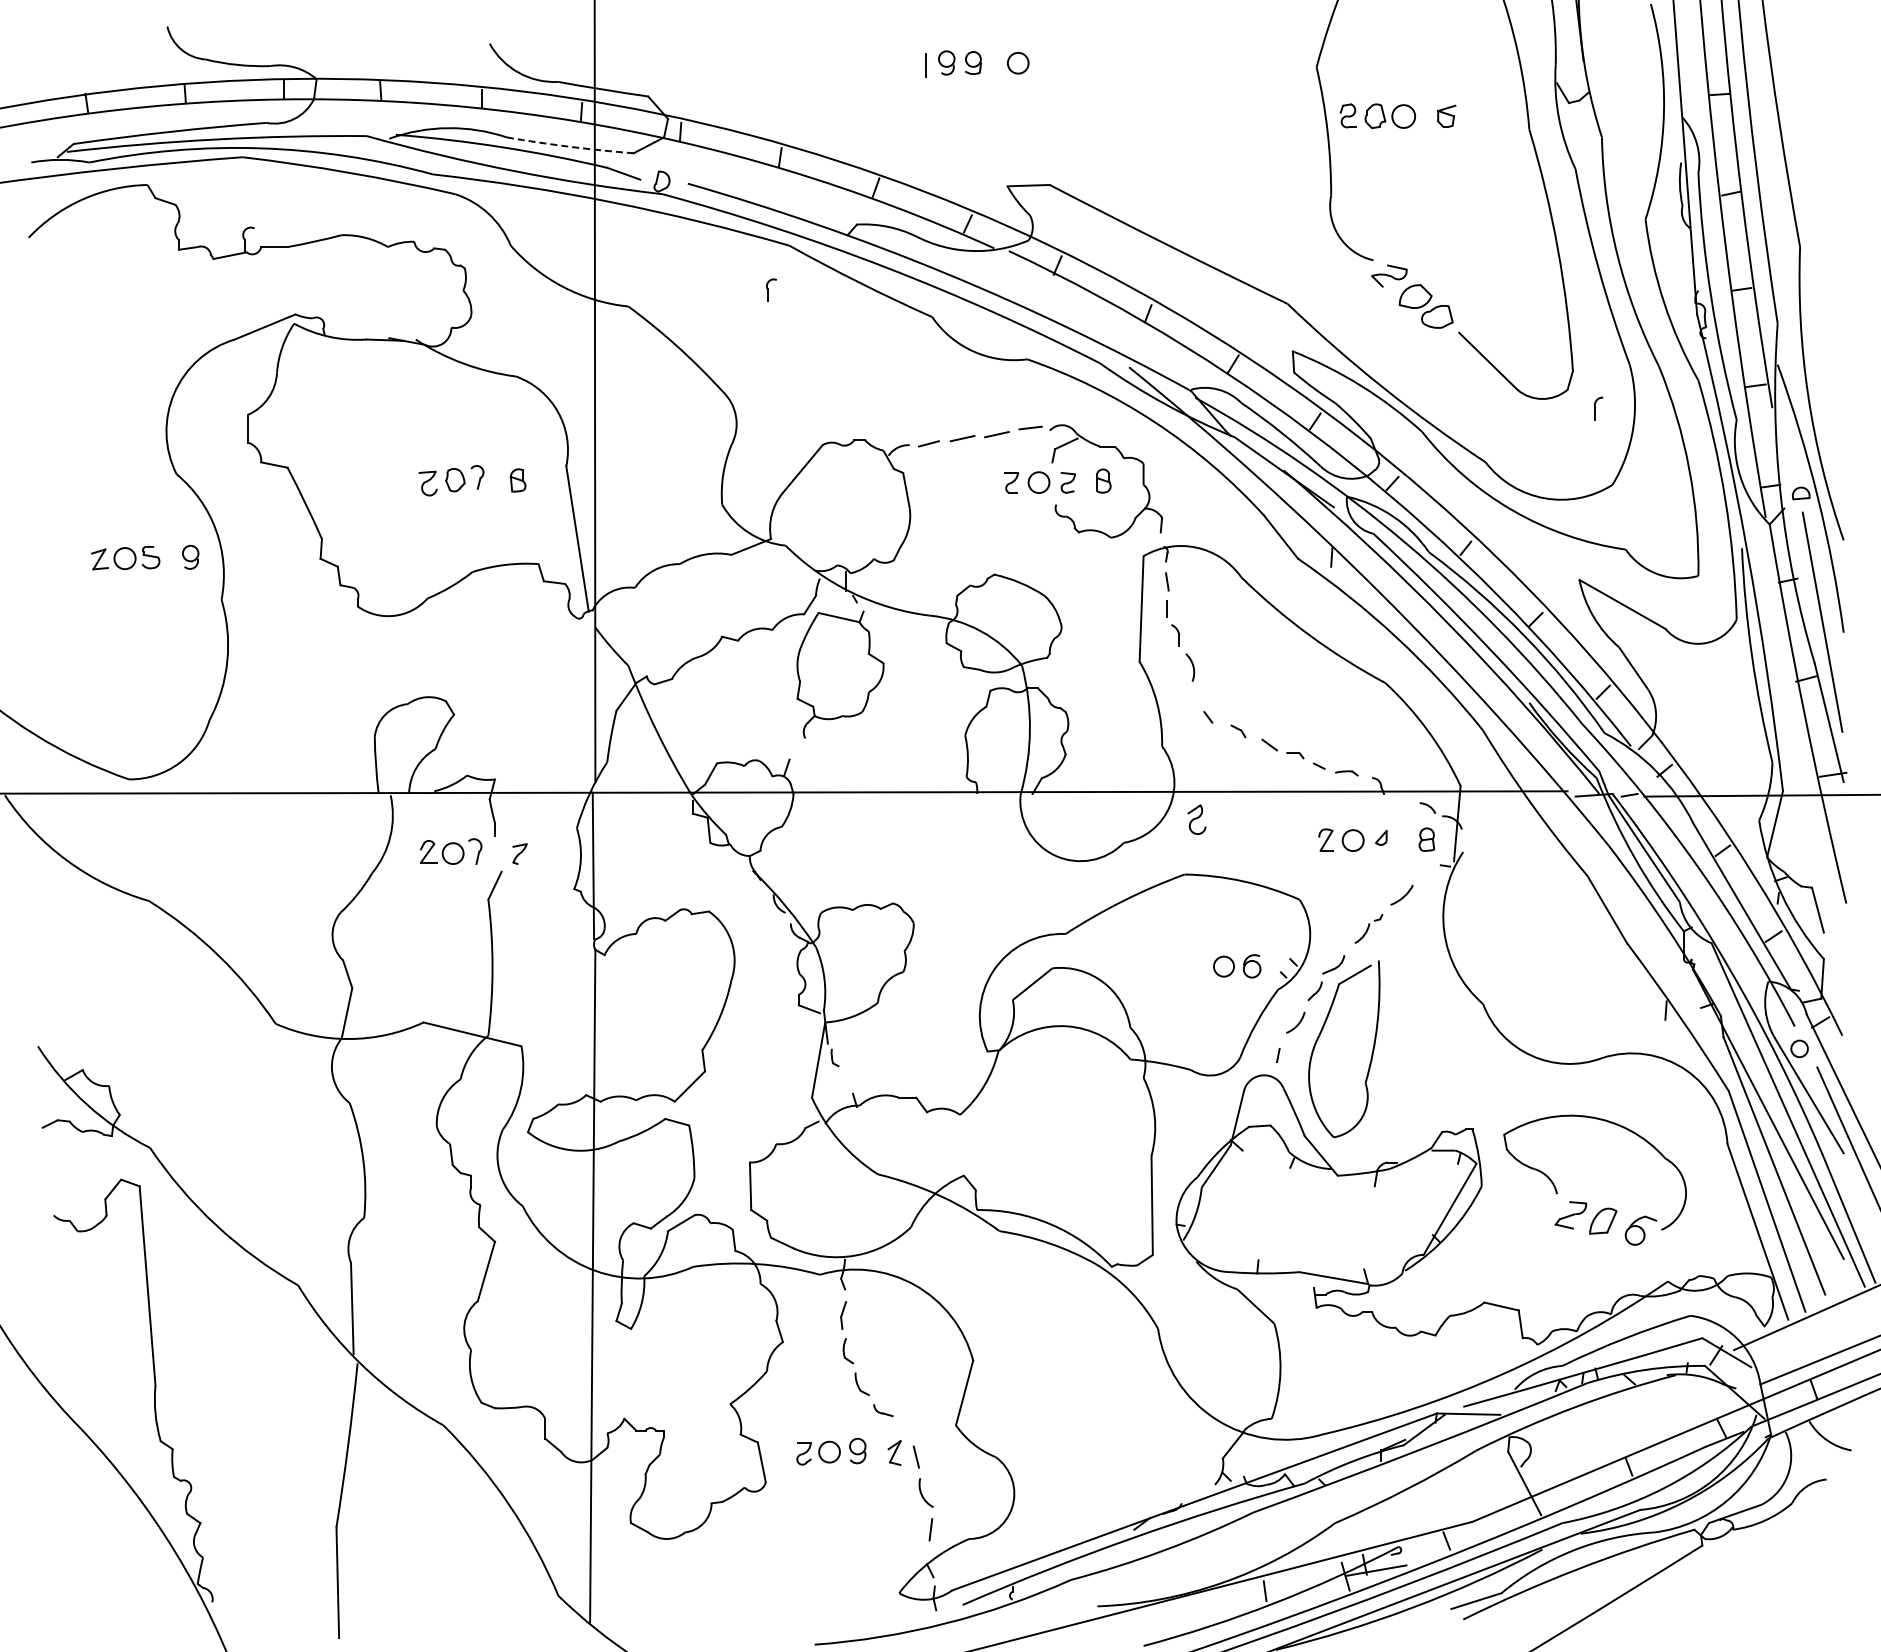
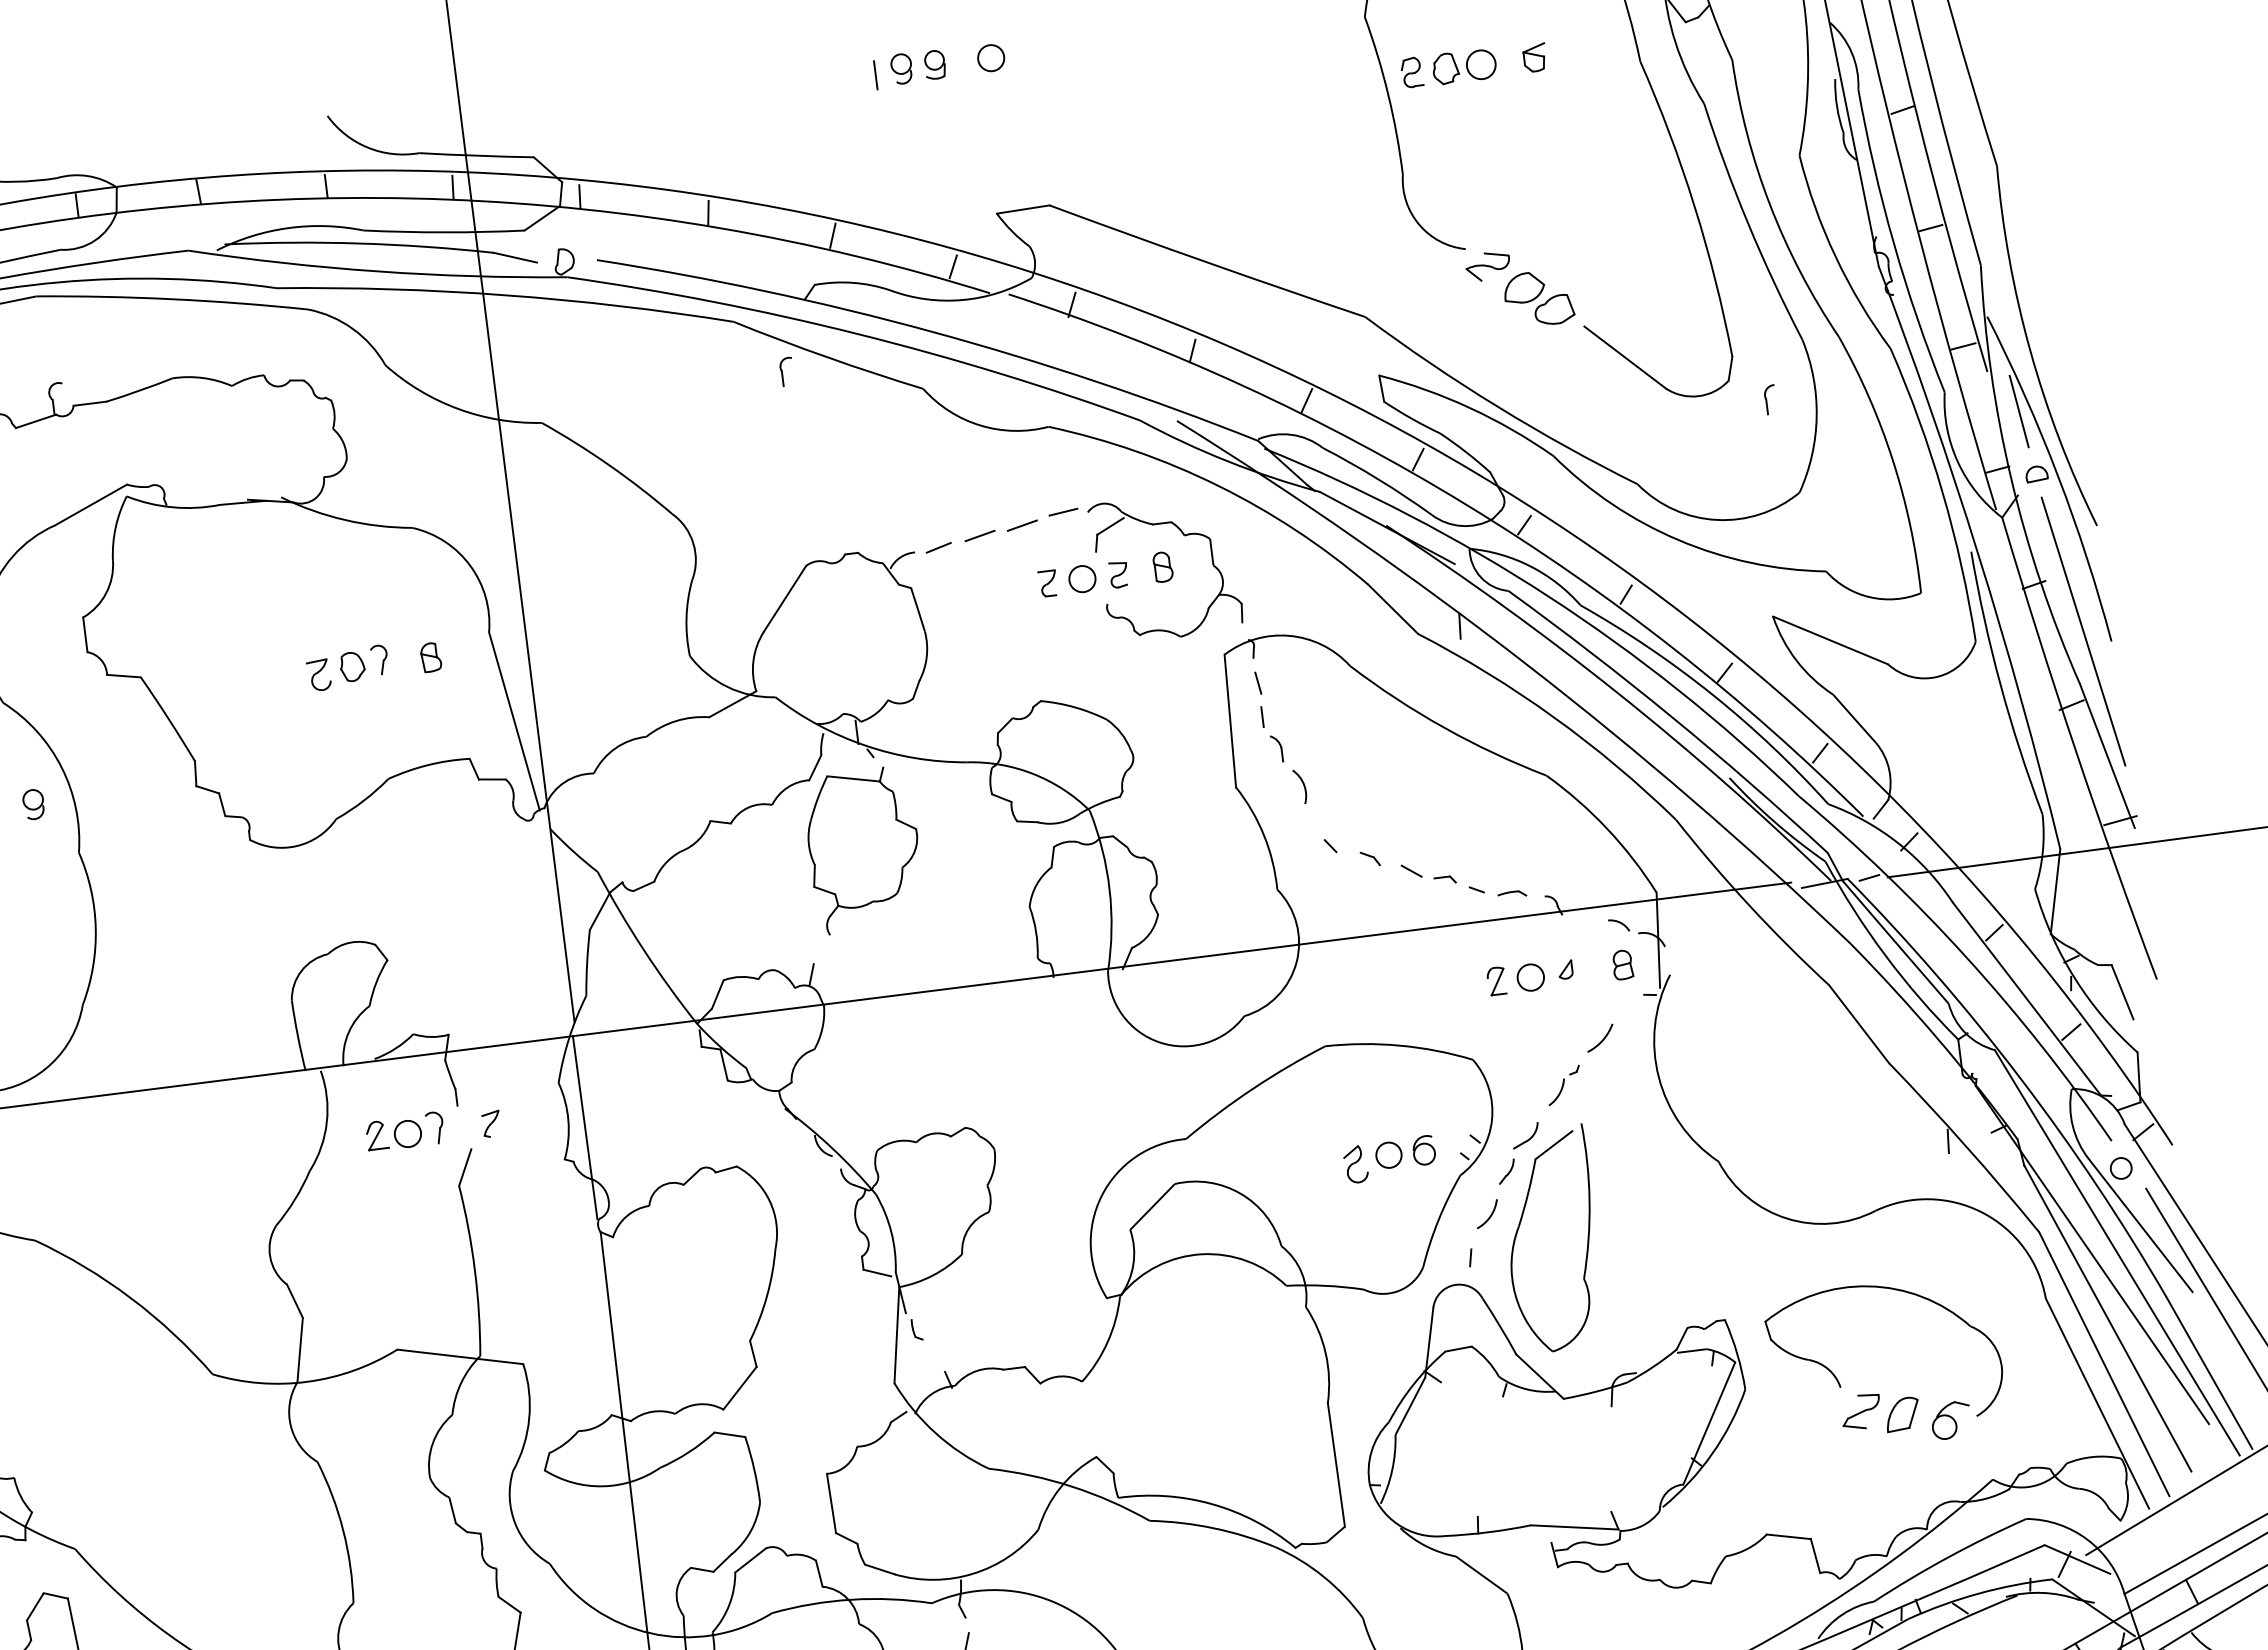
arc: (570, 146) -> (444, 231), dashed -> solid
part: (771, 289) -> (786, 370), moved
line: (1793, 442) -> (2019, 411), added
part: (1196, 819) -> (1355, 1164), moved

